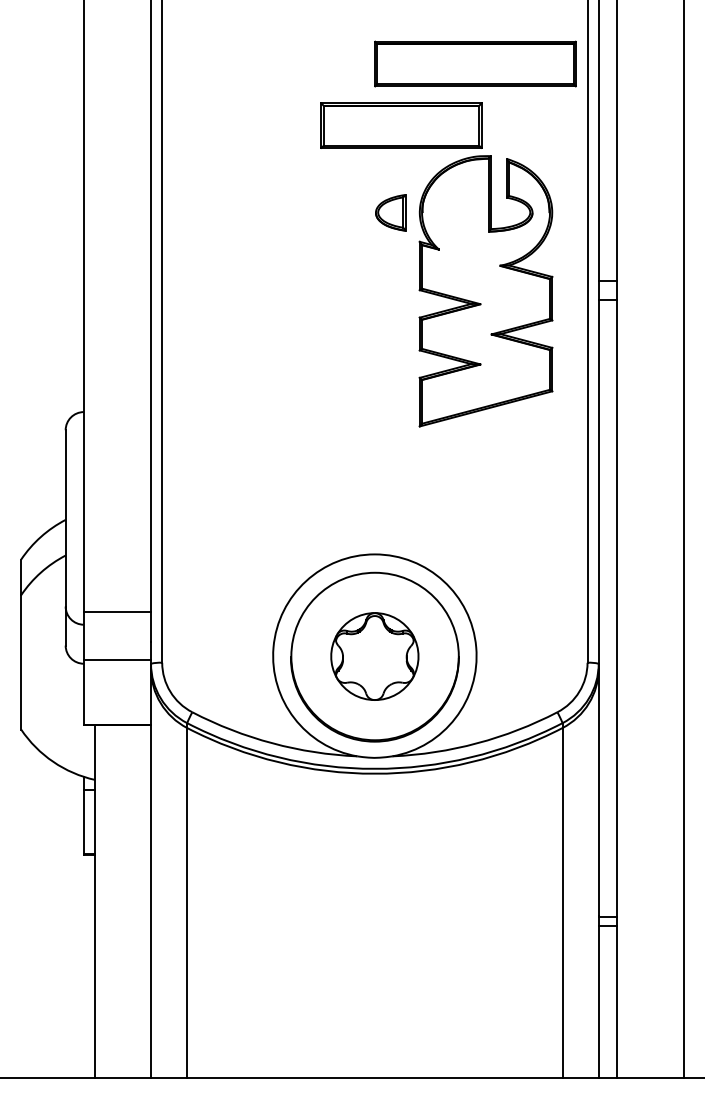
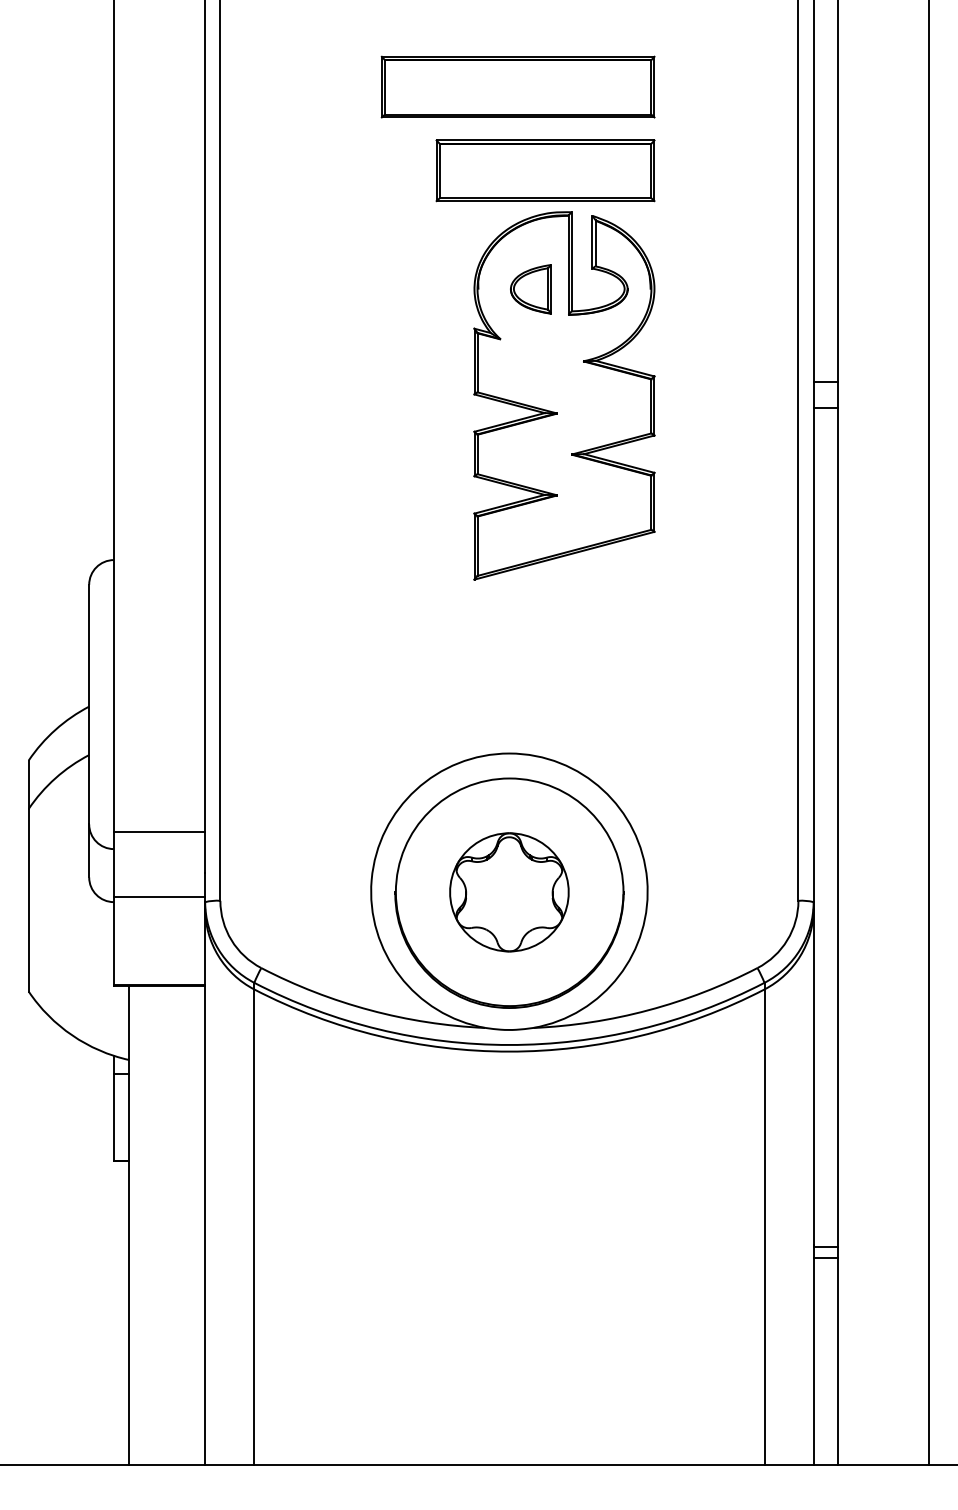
part: (475, 63) -> (517, 86), moved
part: (486, 290) -> (564, 395), moved

